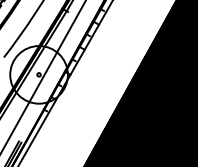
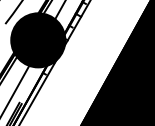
fill: (38, 74) -> (37, 40), added

